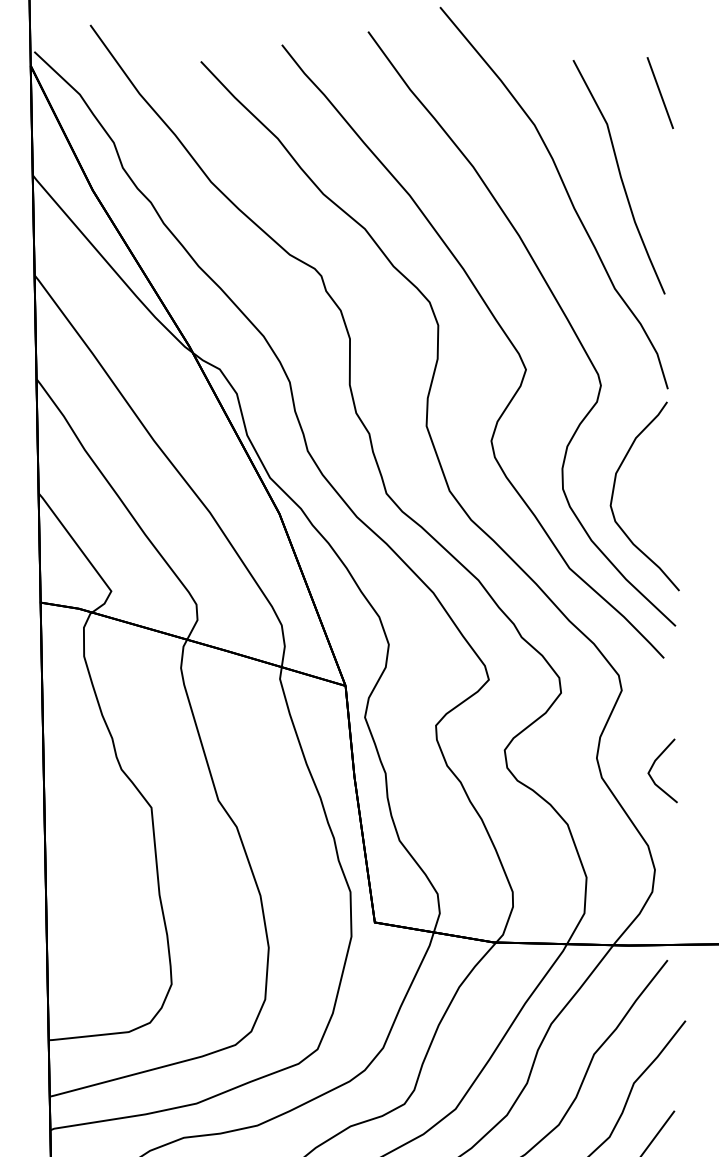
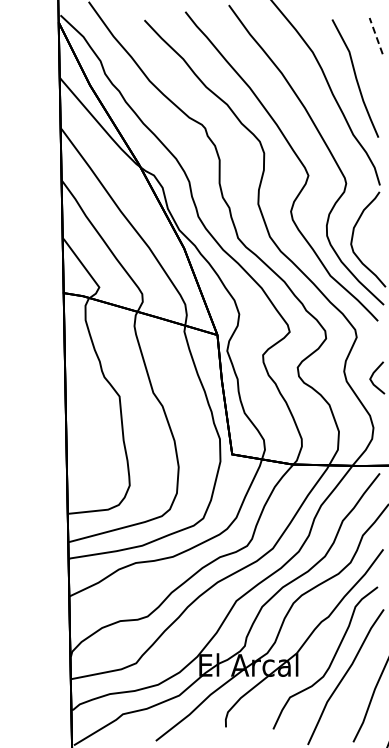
line: (660, 91) -> (376, 35), solid -> dashed

